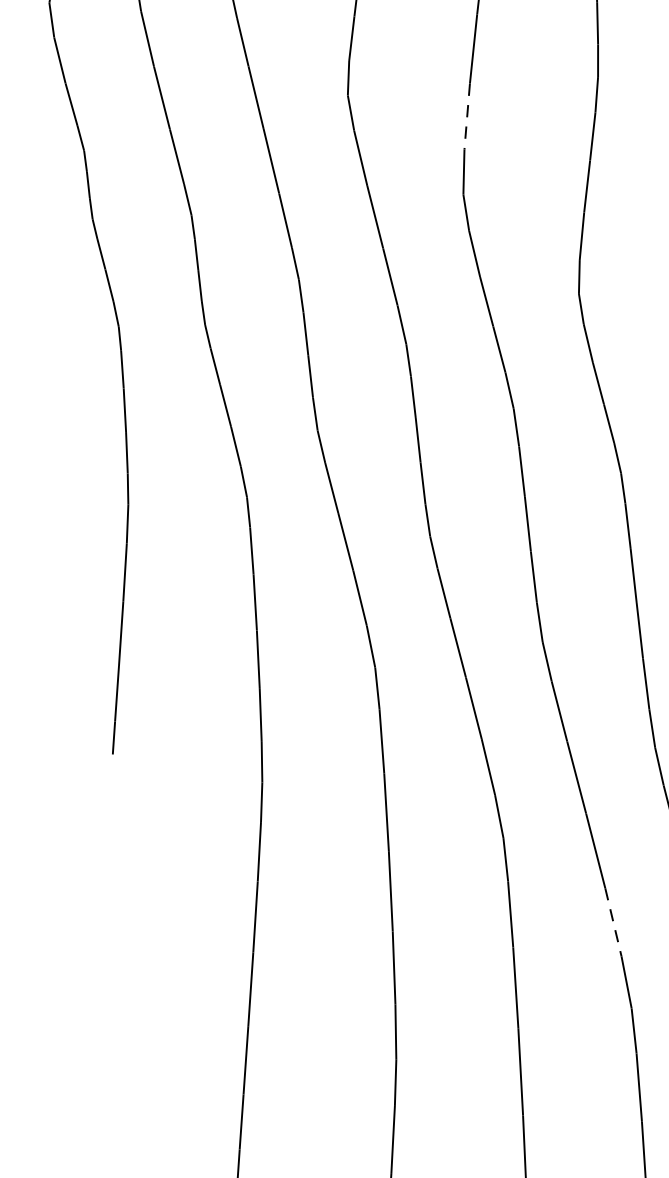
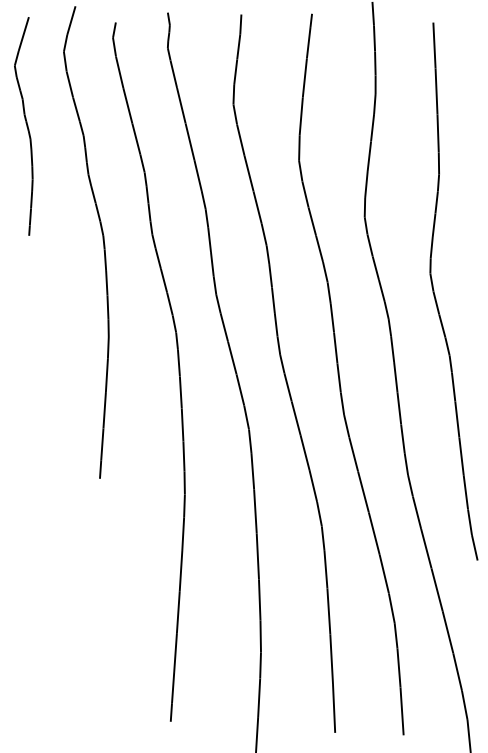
line: (467, 116) -> (301, 116), dashed -> solid
line: (613, 922) -> (384, 574), dashed -> solid

